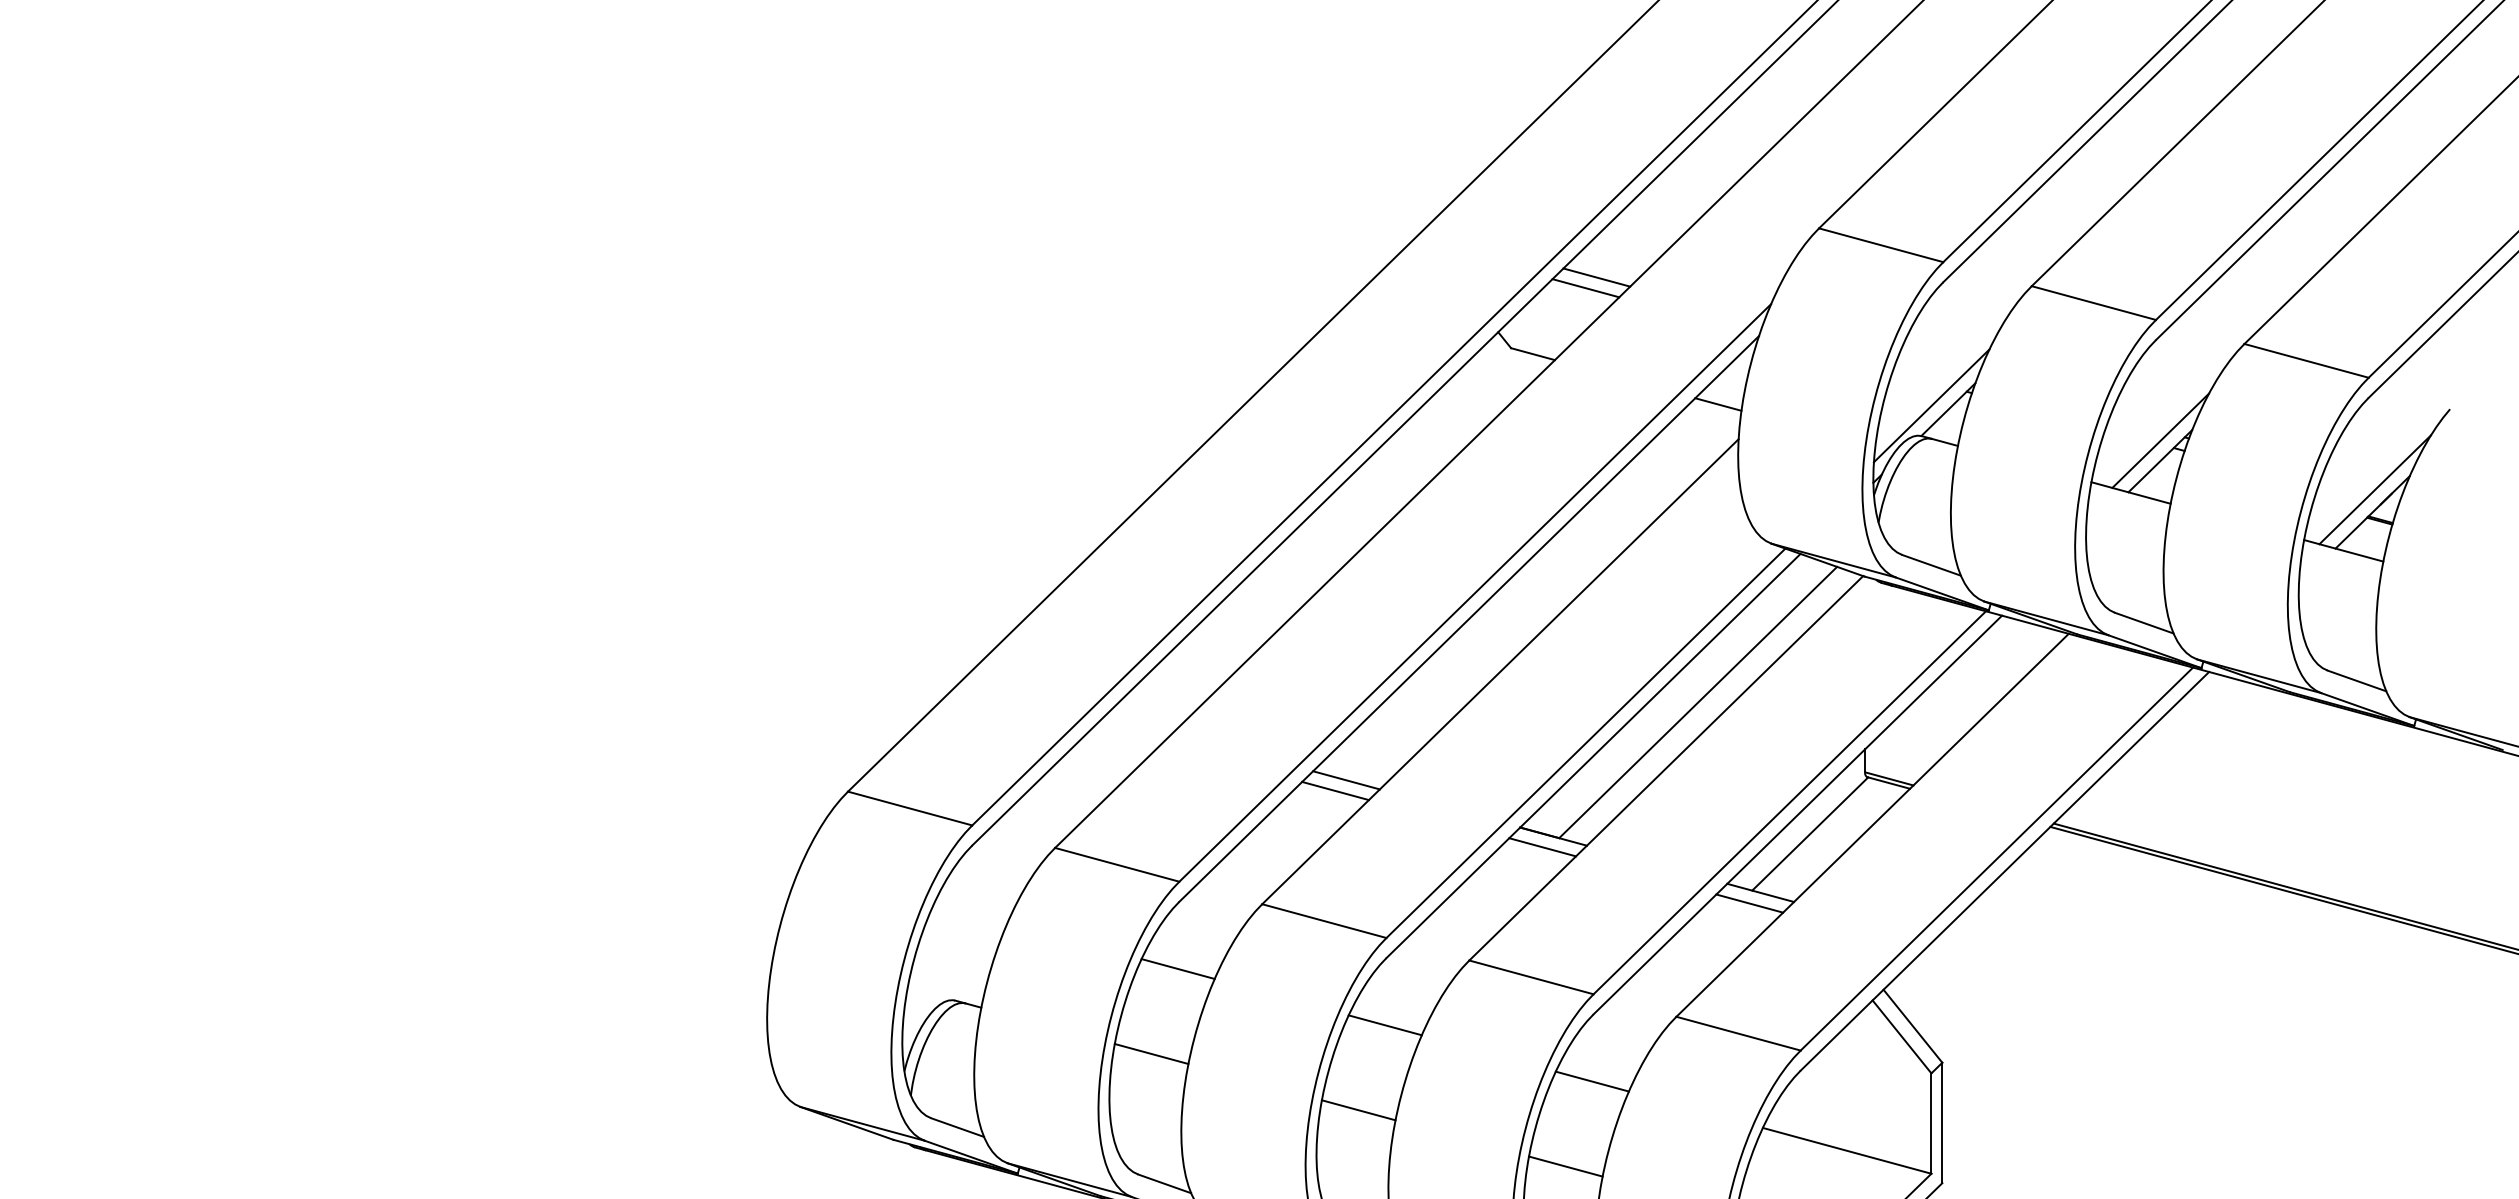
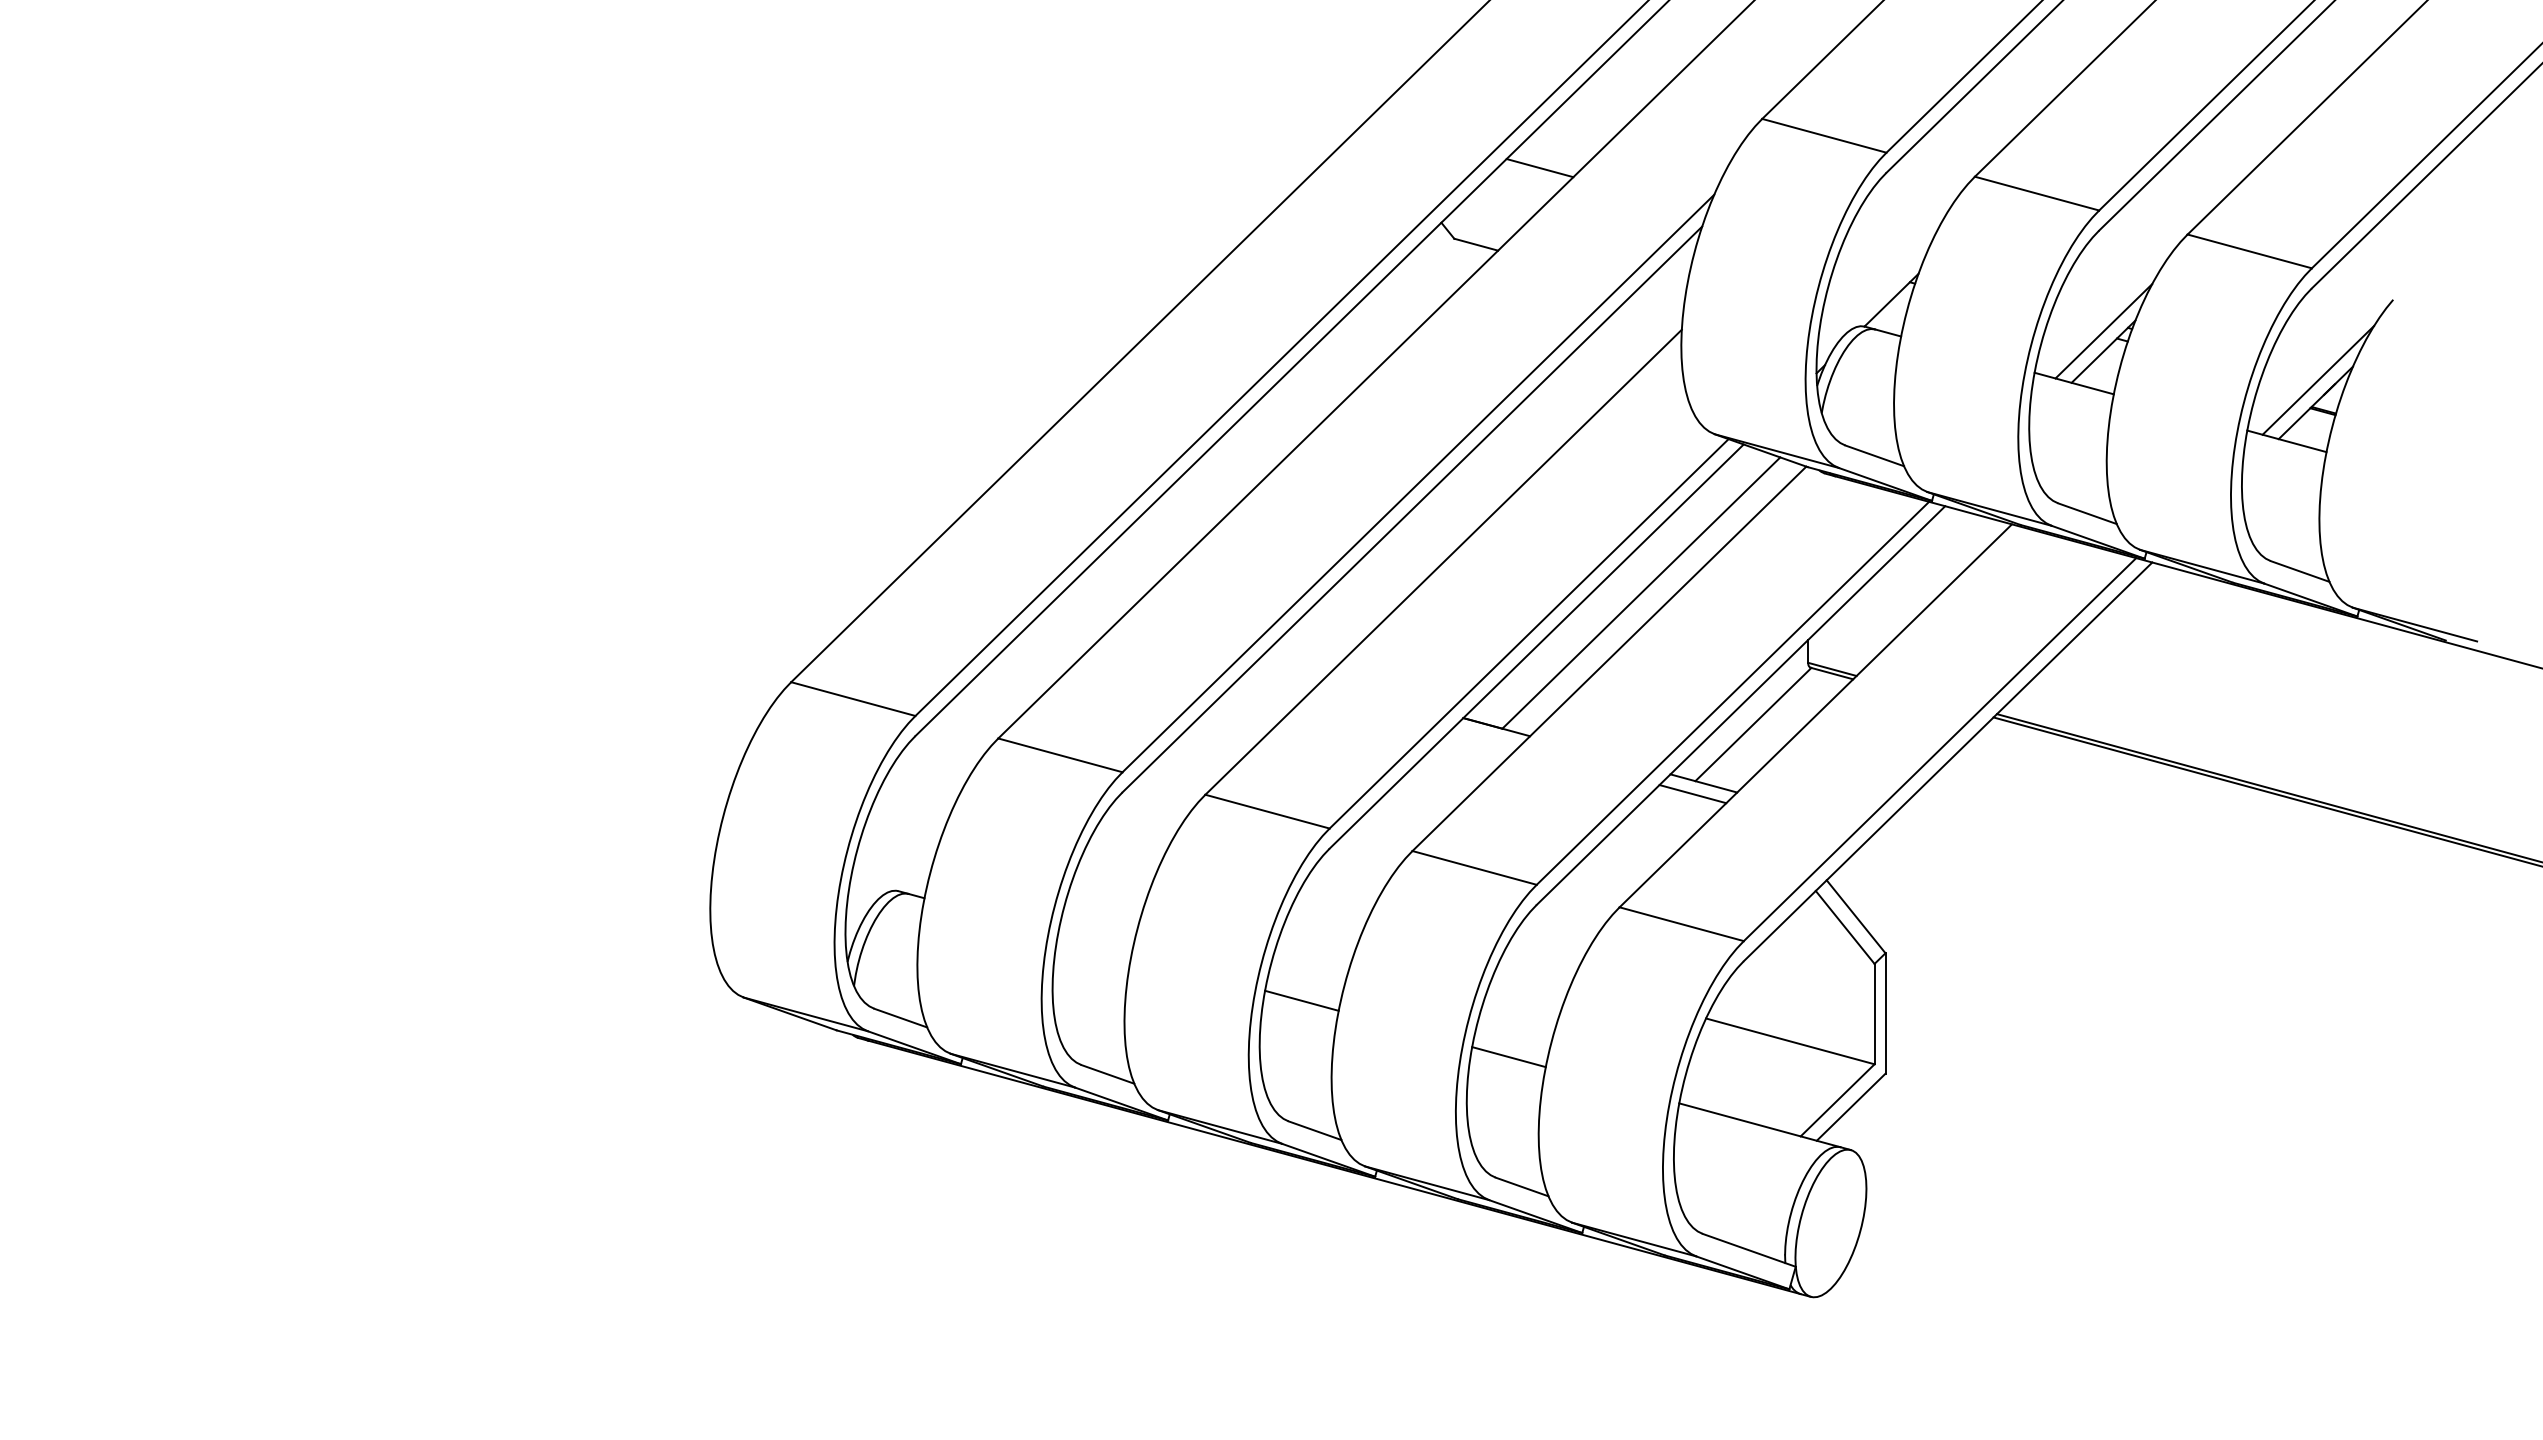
line: (1585, 287) -> (1528, 178), removed
line: (1718, 403) -> (1661, 294), removed
line: (1931, 405) -> (1874, 296), removed
line: (1346, 779) -> (1289, 670), removed
line: (1335, 790) -> (1278, 681), removed
line: (1542, 846) -> (1485, 737), removed
line: (1177, 968) -> (1120, 859), removed
line: (1384, 1024) -> (1327, 915), removed
line: (1151, 1053) -> (1094, 944), removed
line: (1592, 1081) -> (1535, 972), removed

